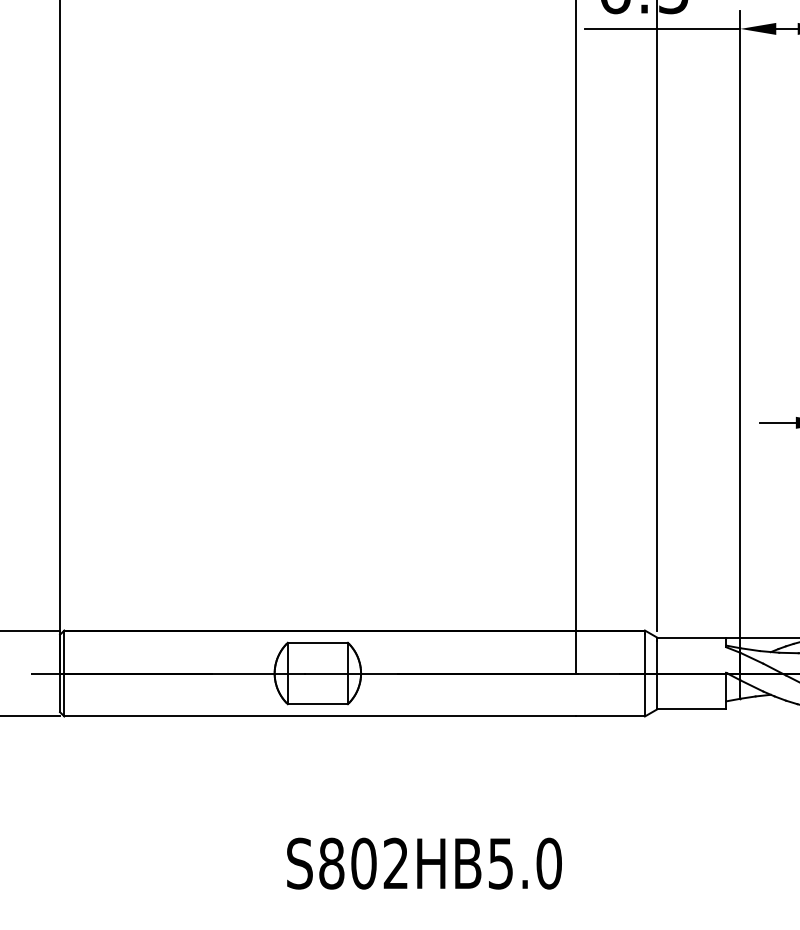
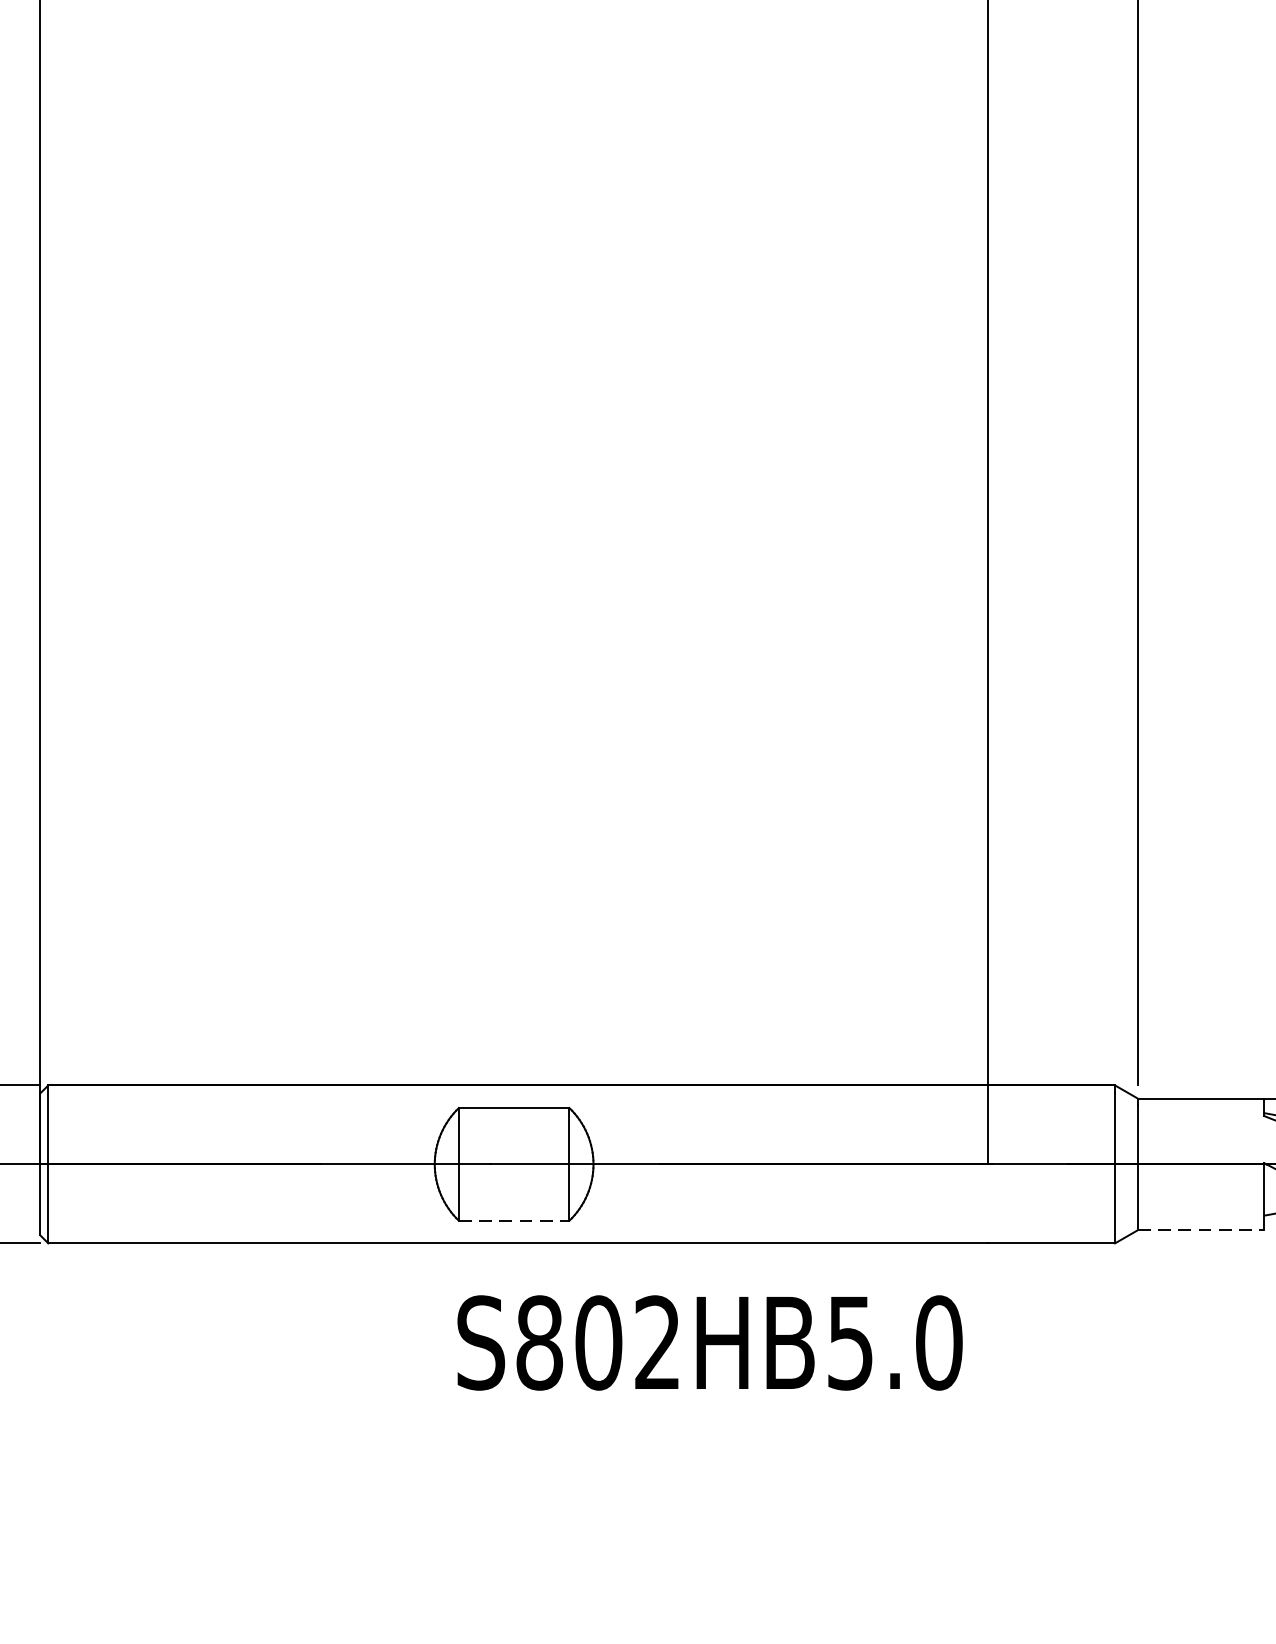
line: (318, 704) -> (515, 1221), solid -> dashed
line: (692, 709) -> (1202, 1230), solid -> dashed
text: (424, 863) -> (710, 1342), moved

